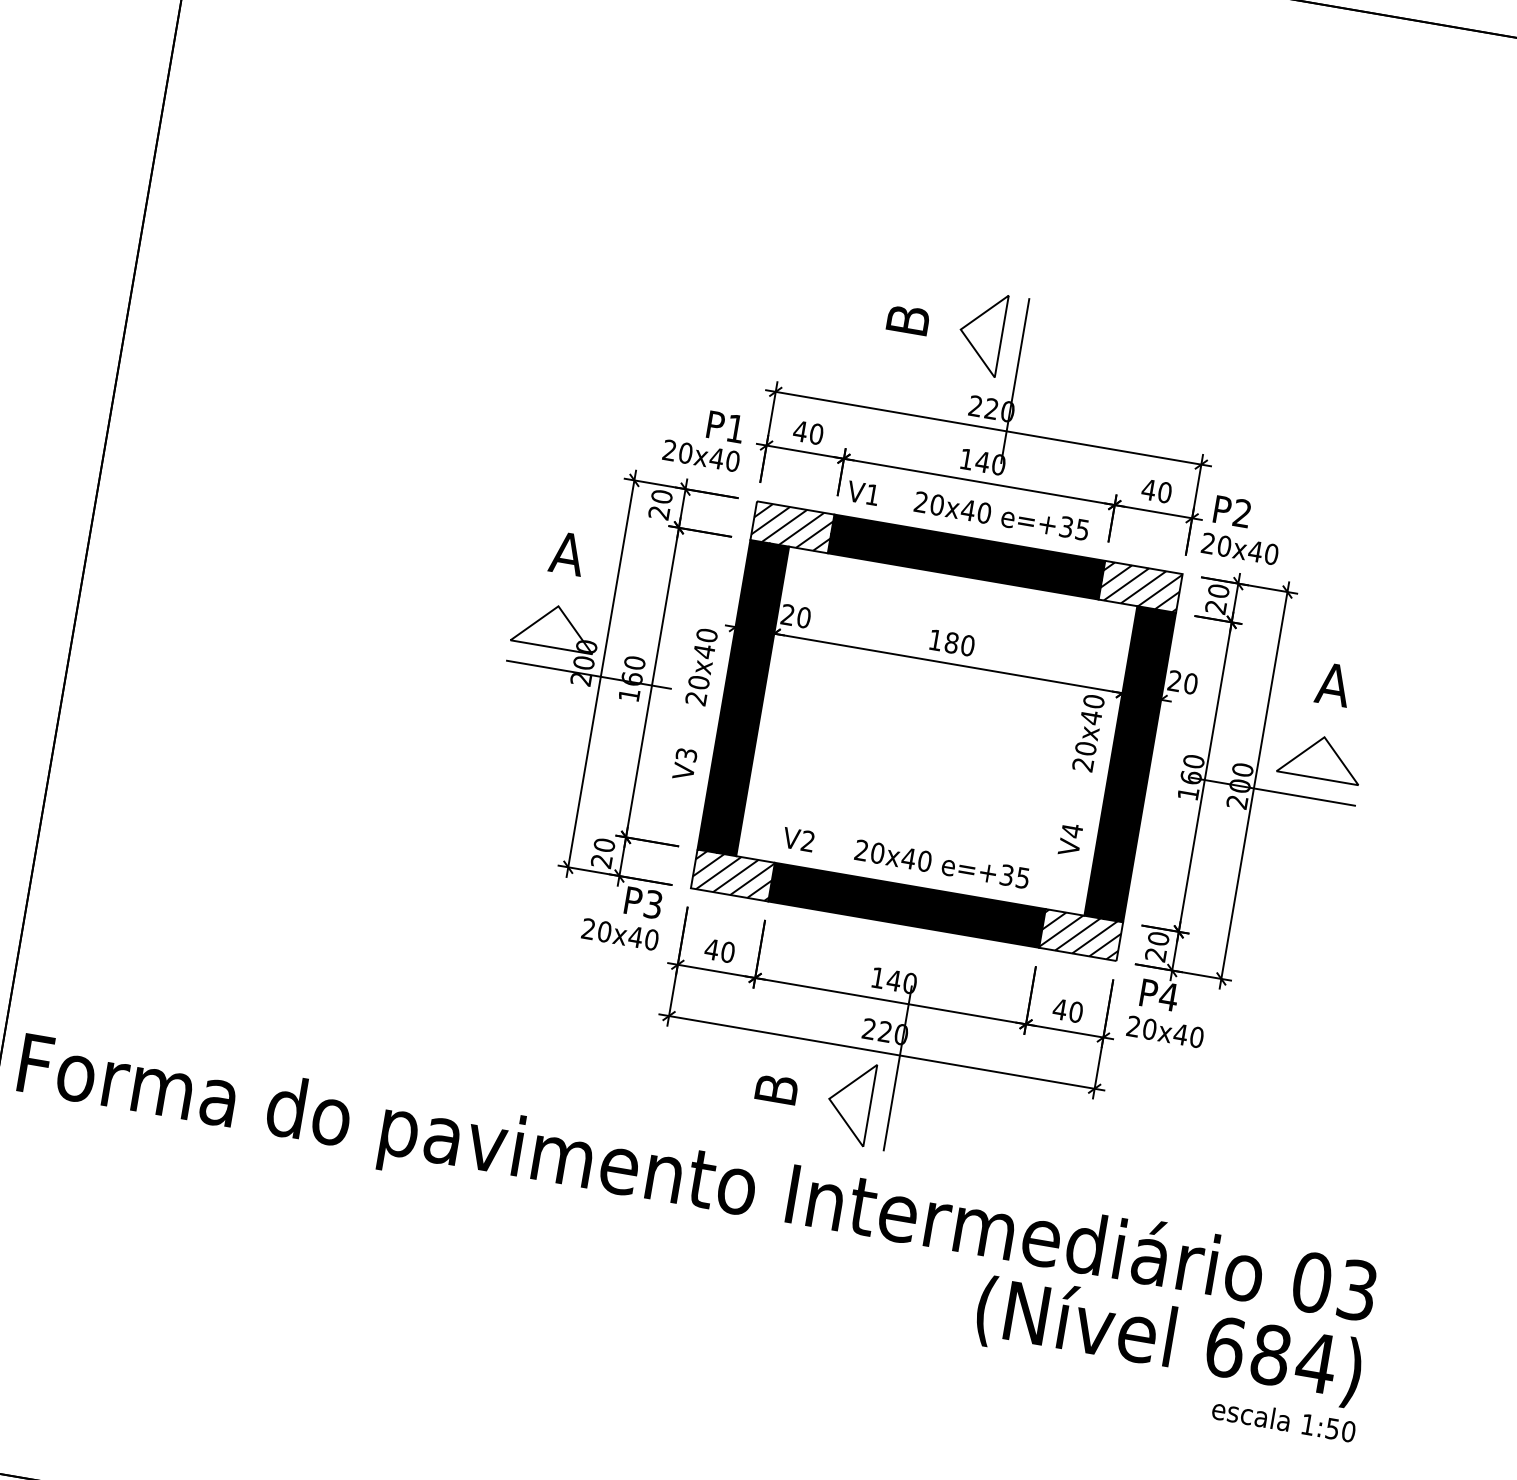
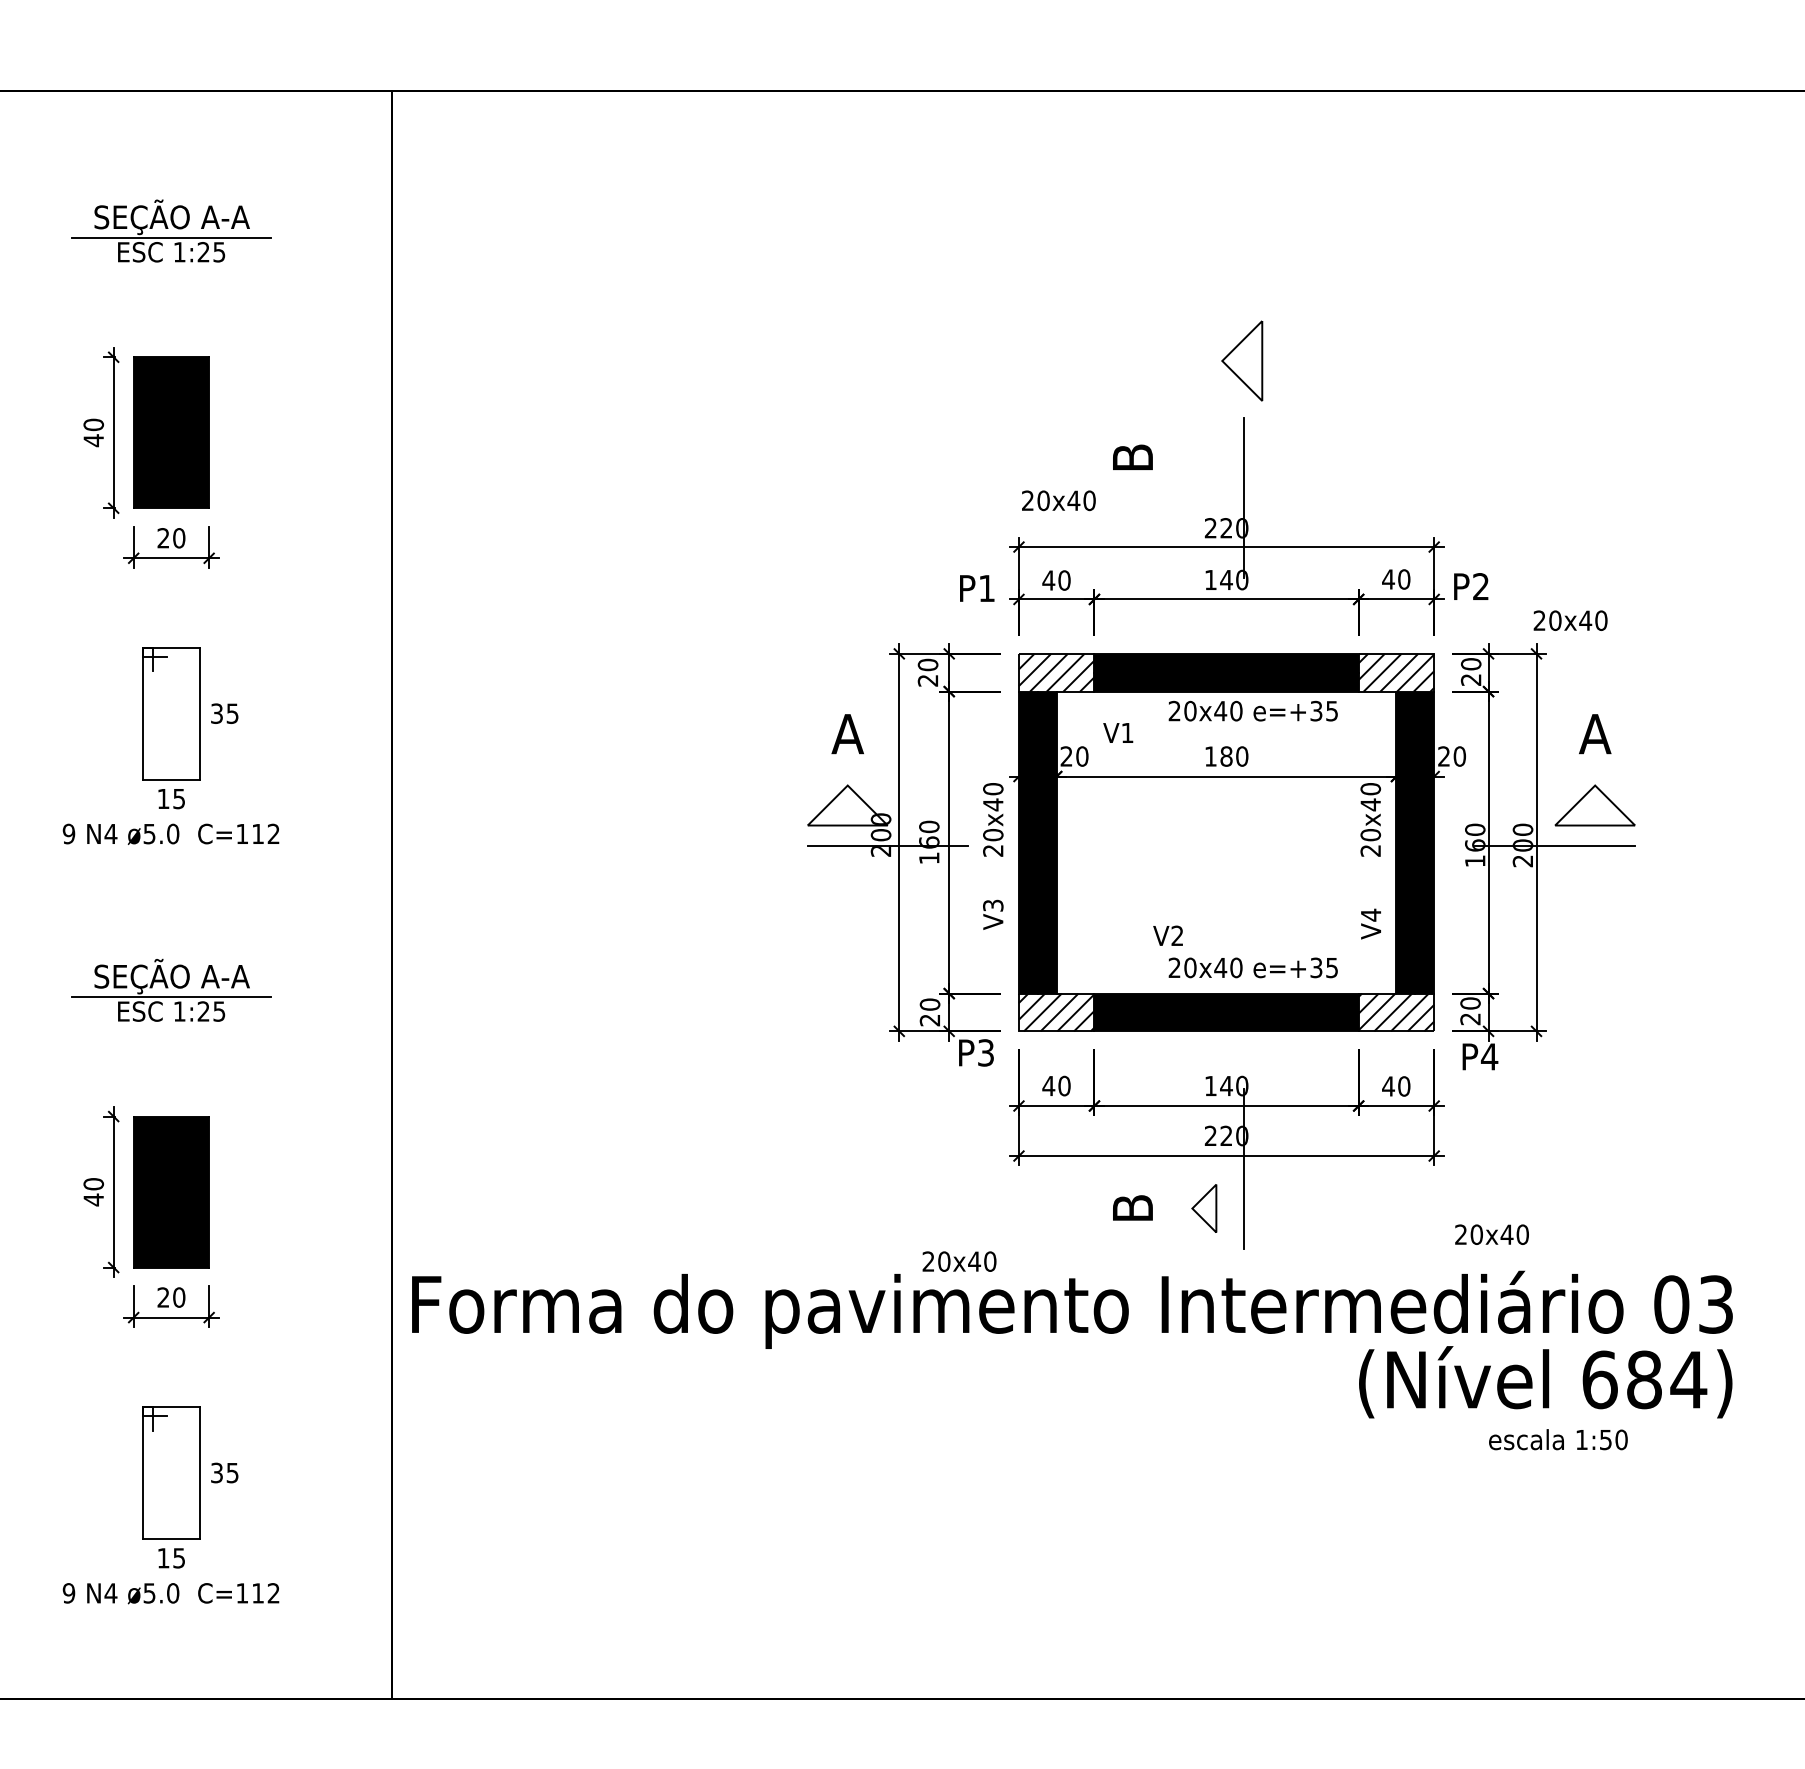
part: (981, 332) -> (1242, 360), moved
text: (701, 455) -> (1058, 500), moved
text: (863, 492) -> (1118, 732), moved
text: (1001, 515) -> (1252, 710), moved
text: (1240, 548) -> (1570, 620), moved
text: (797, 839) -> (1167, 935), moved
text: (620, 934) -> (959, 1261), moved
text: (1164, 1031) -> (1491, 1234), moved
part: (850, 1102) -> (1204, 1208), size x0.6
text: (1284, 1420) -> (1558, 1439), moved

